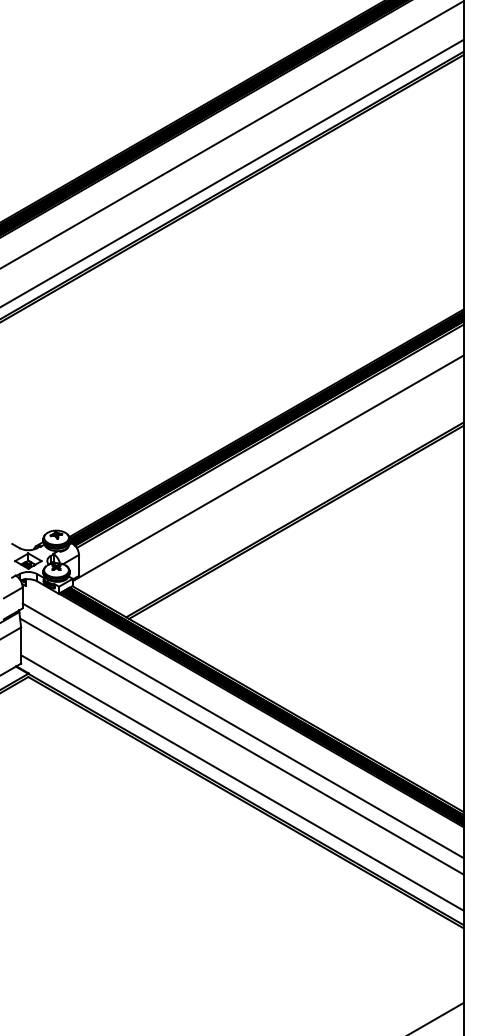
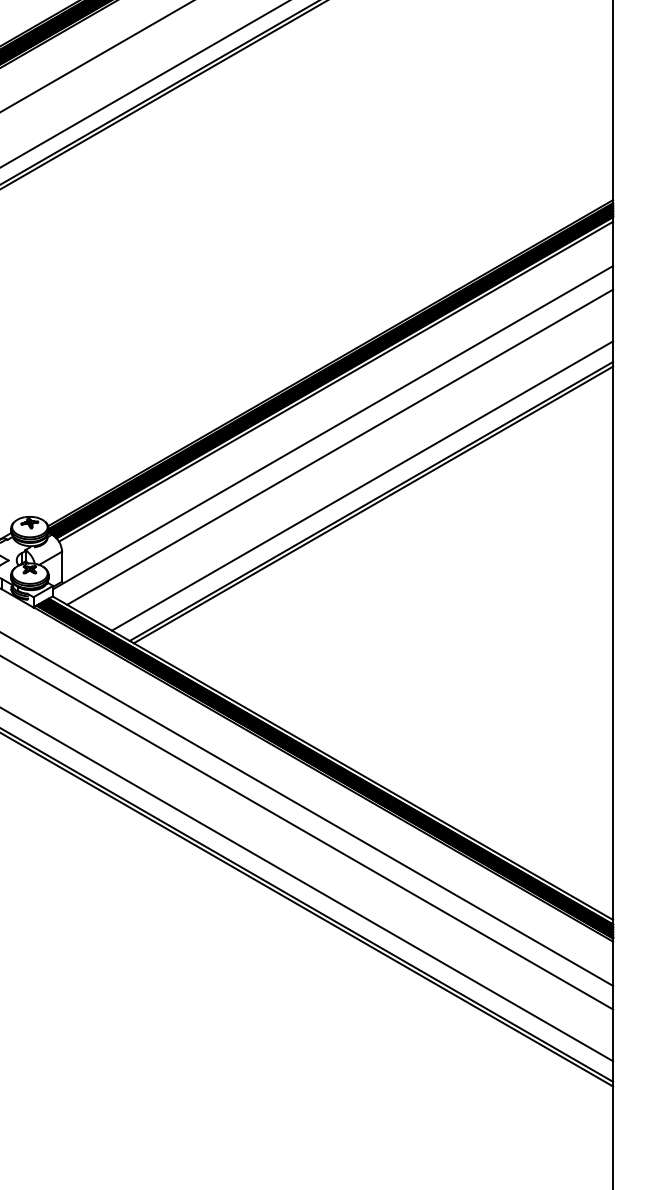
line: (272, 481) -> (339, 446), added
line: (288, 509) -> (362, 486), added

